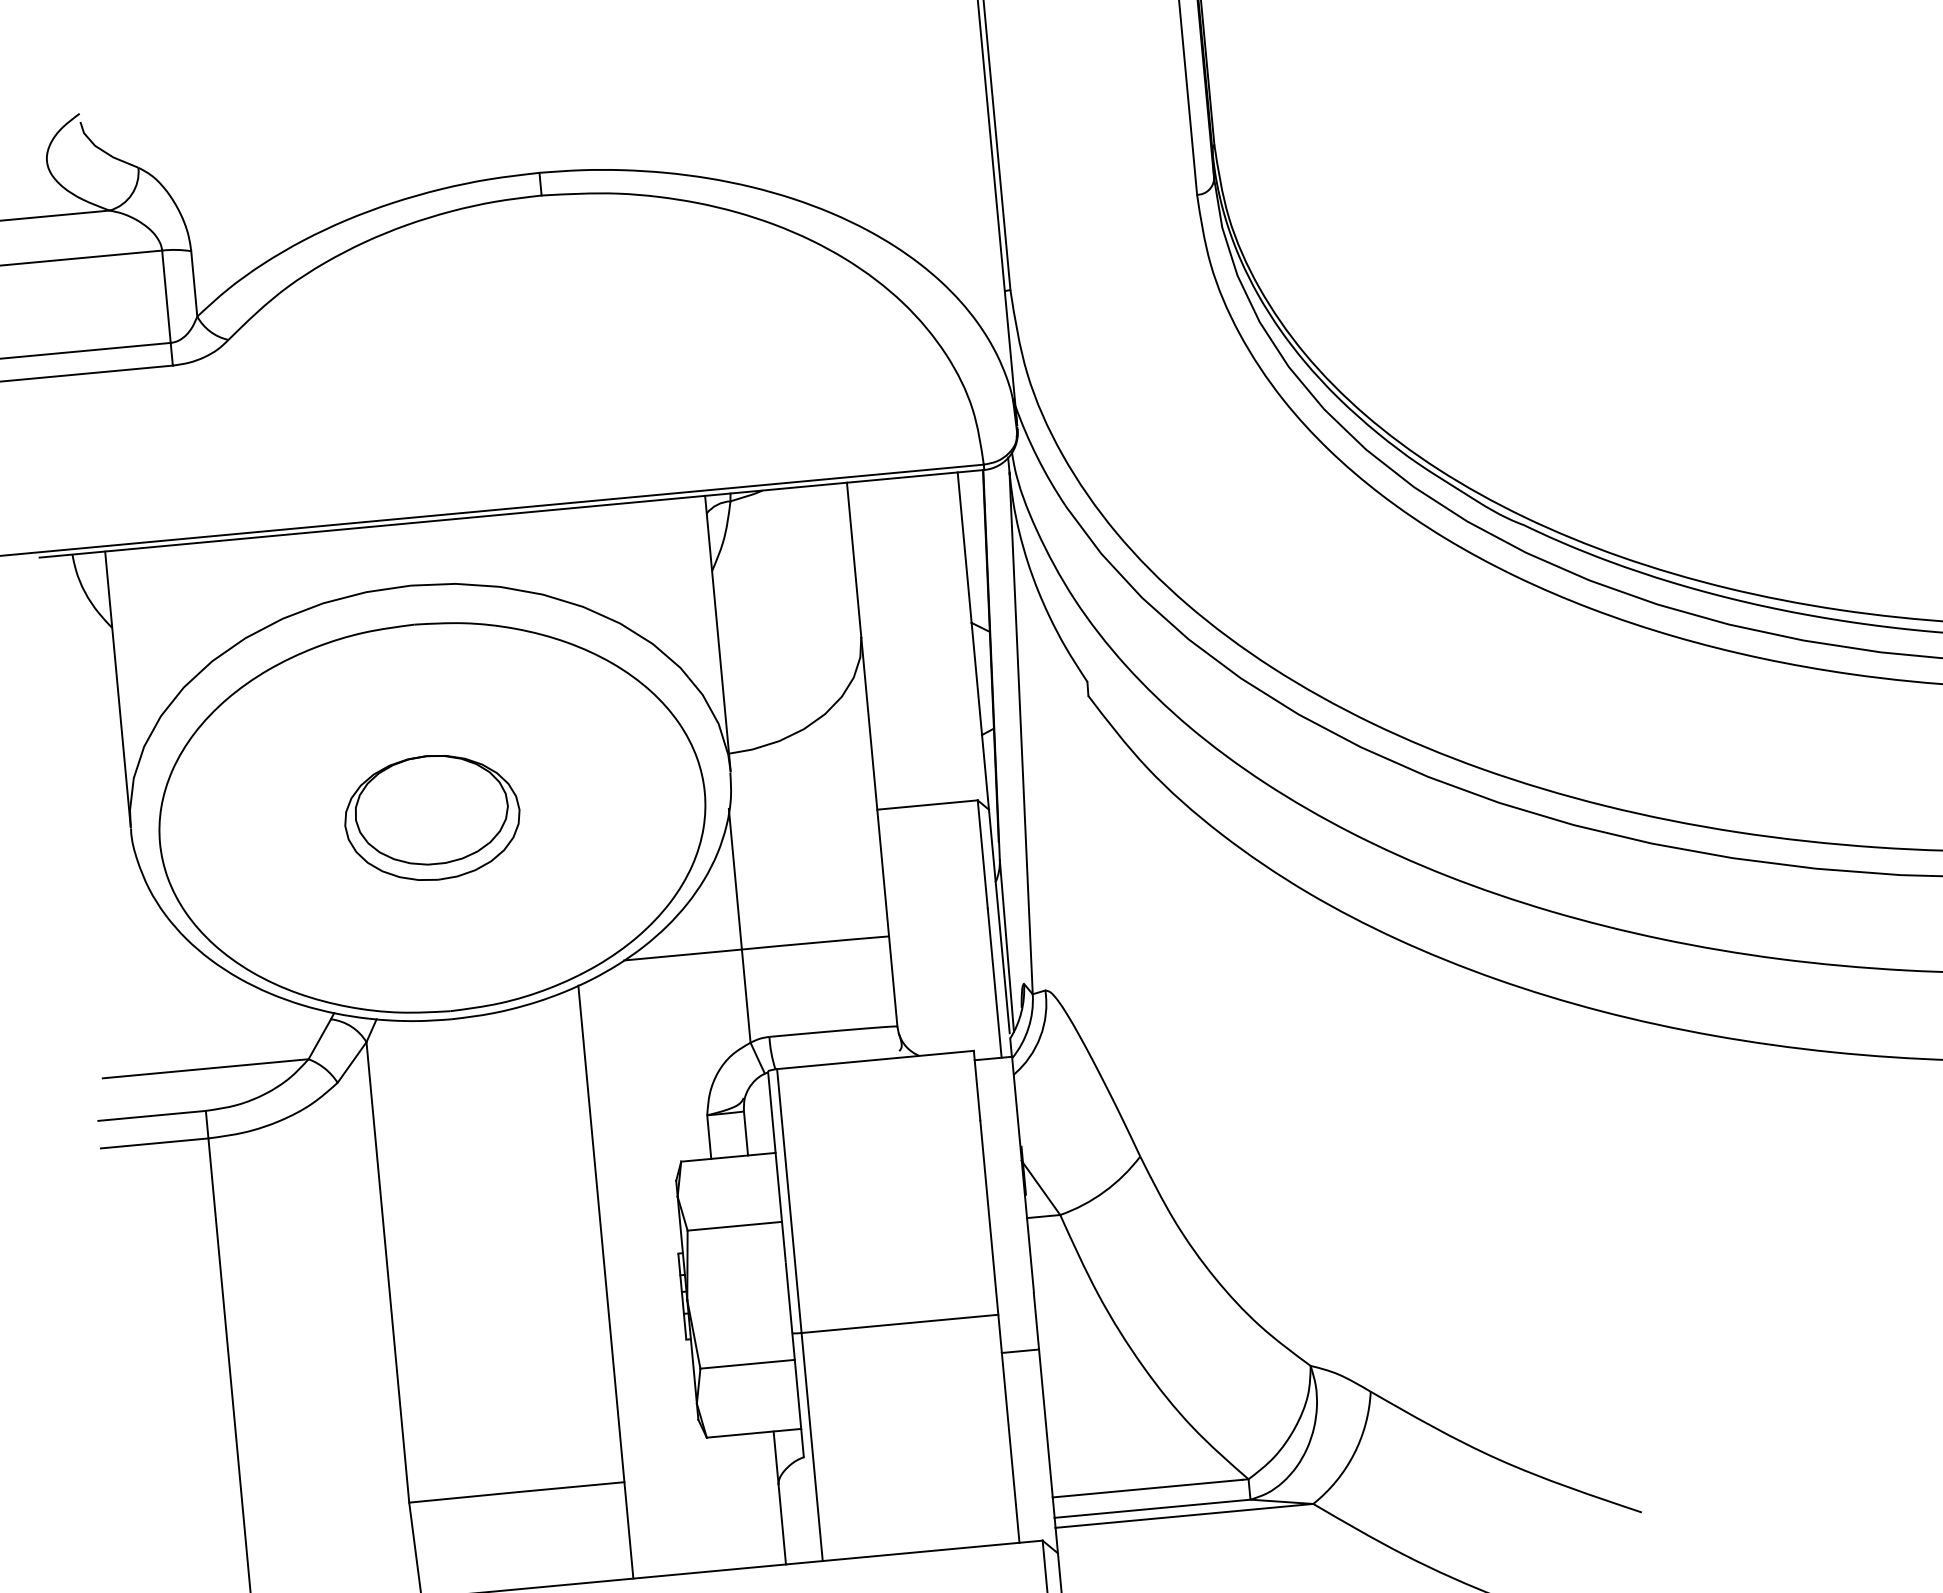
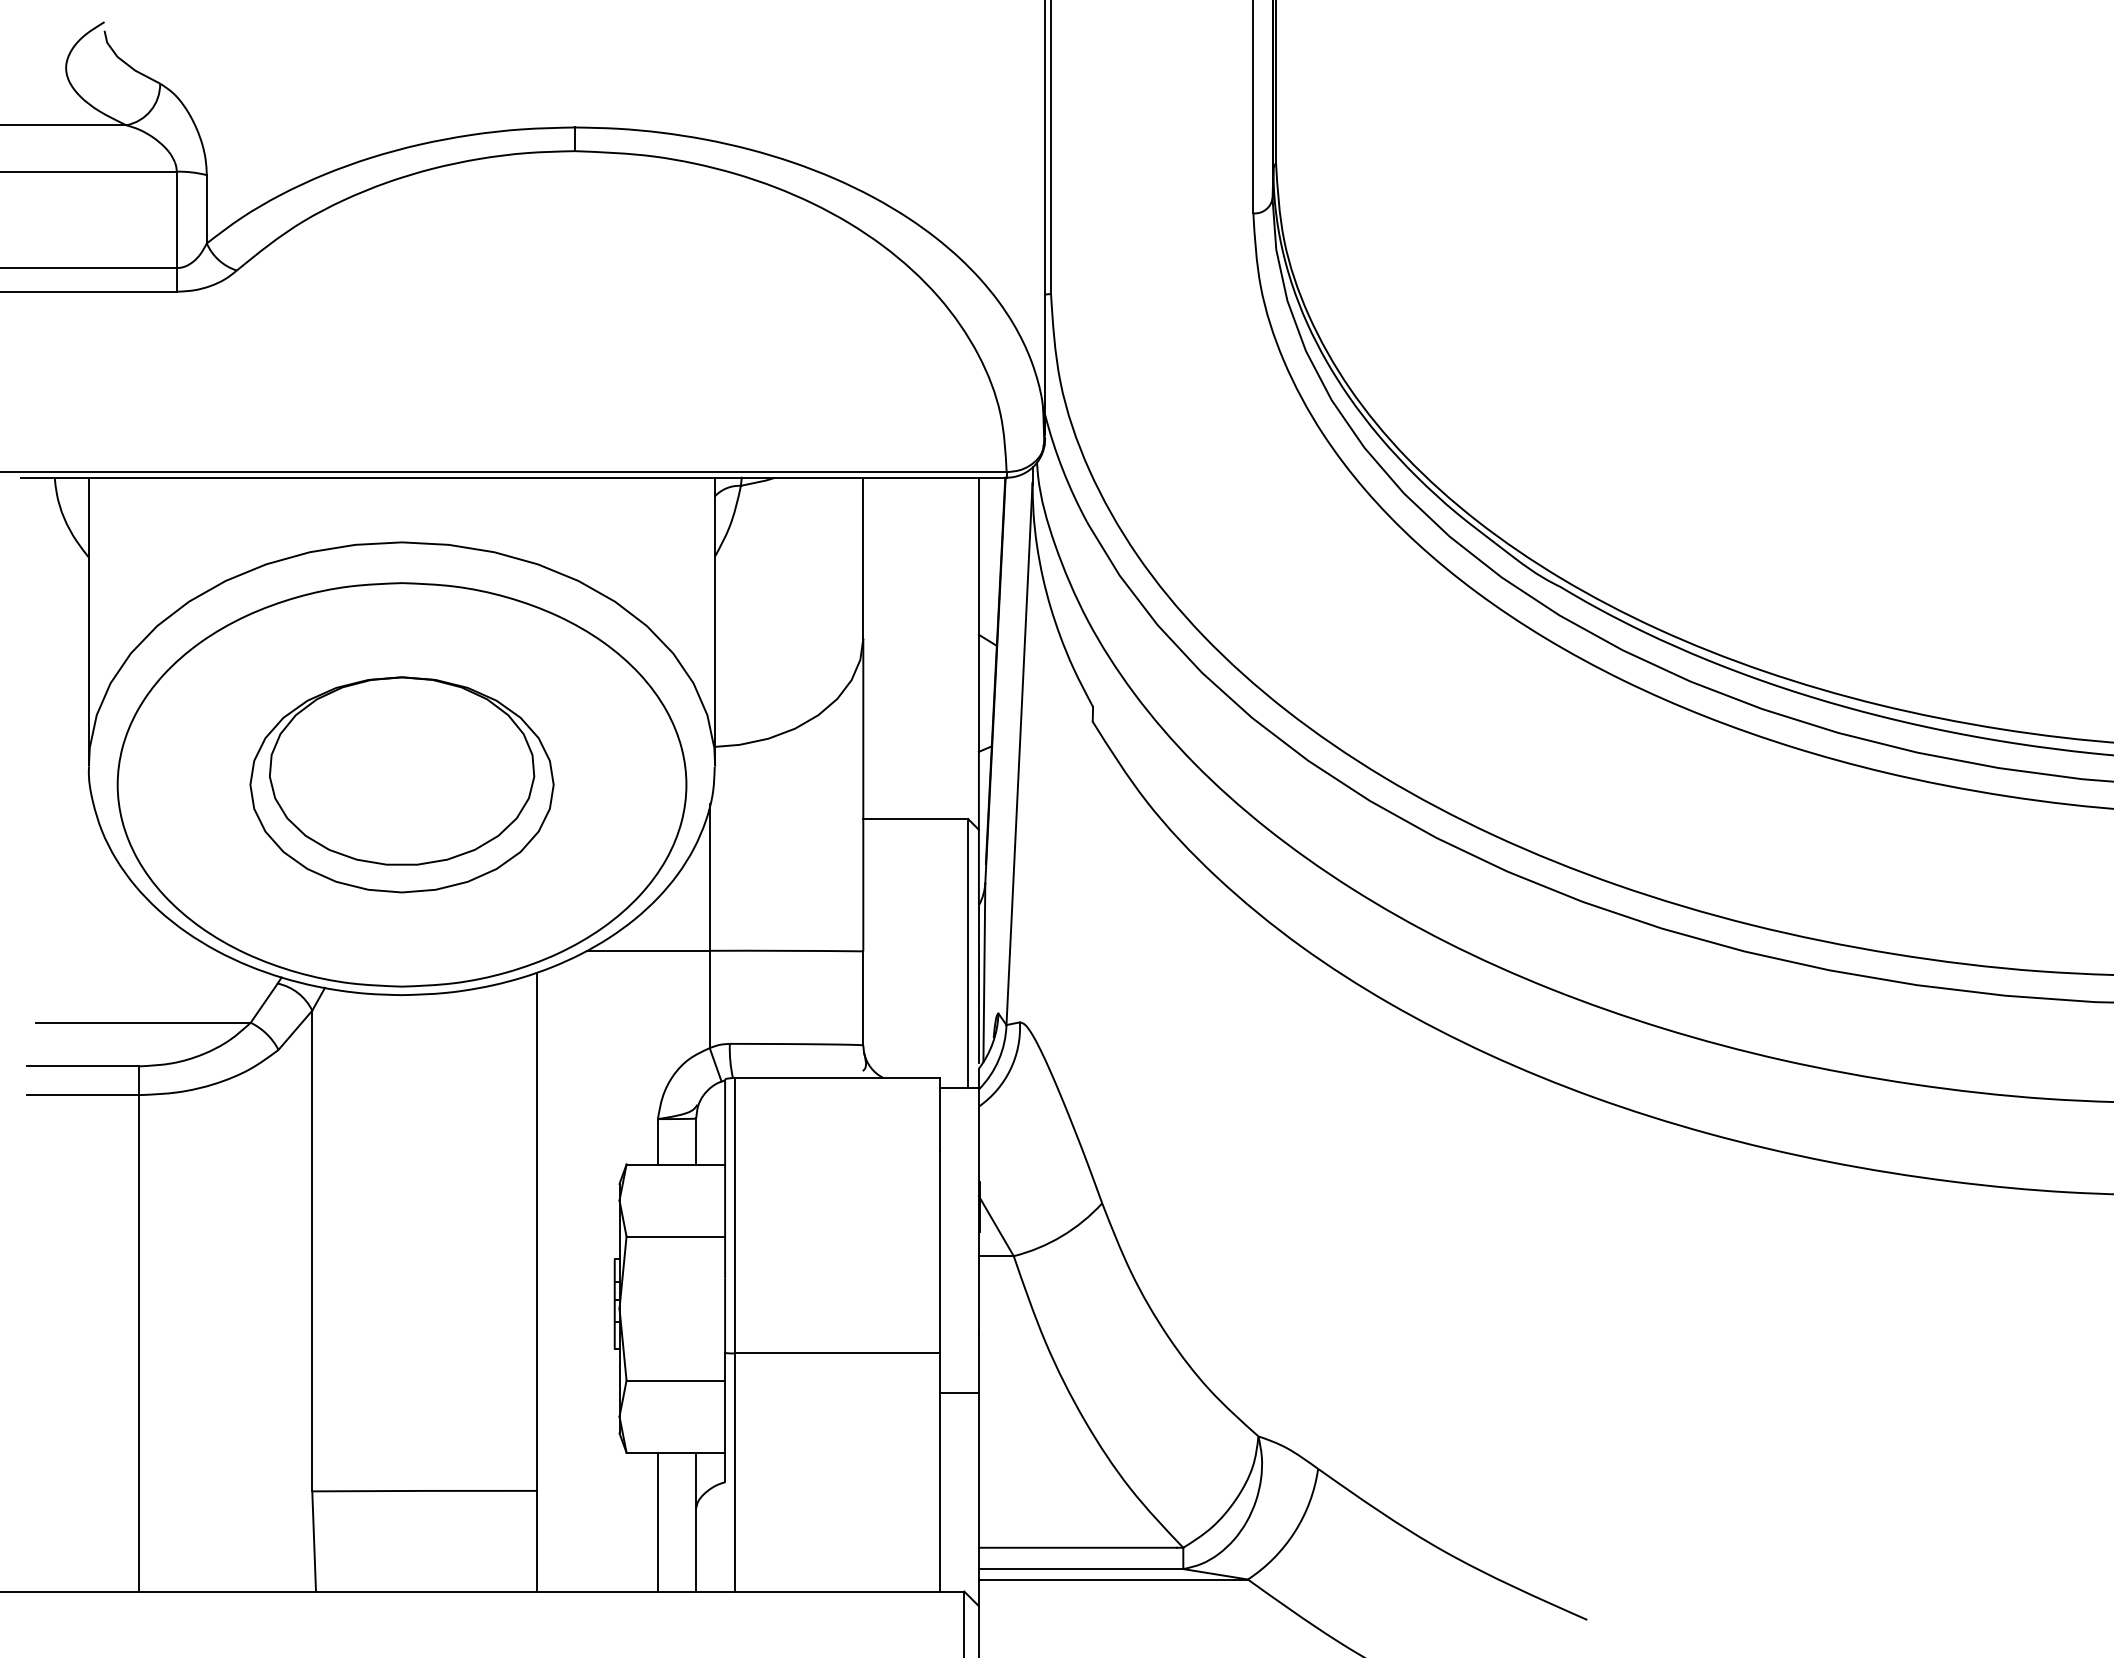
part: (431, 817) -> (401, 784), size x1.67
line: (742, 1500) -> (657, 1521), added

